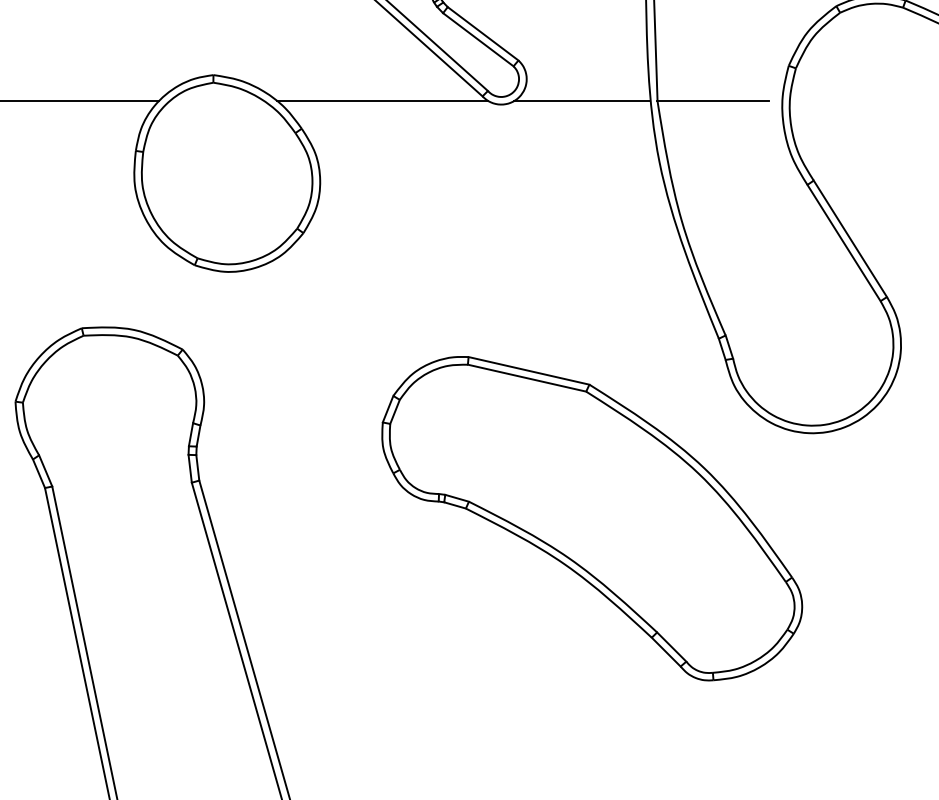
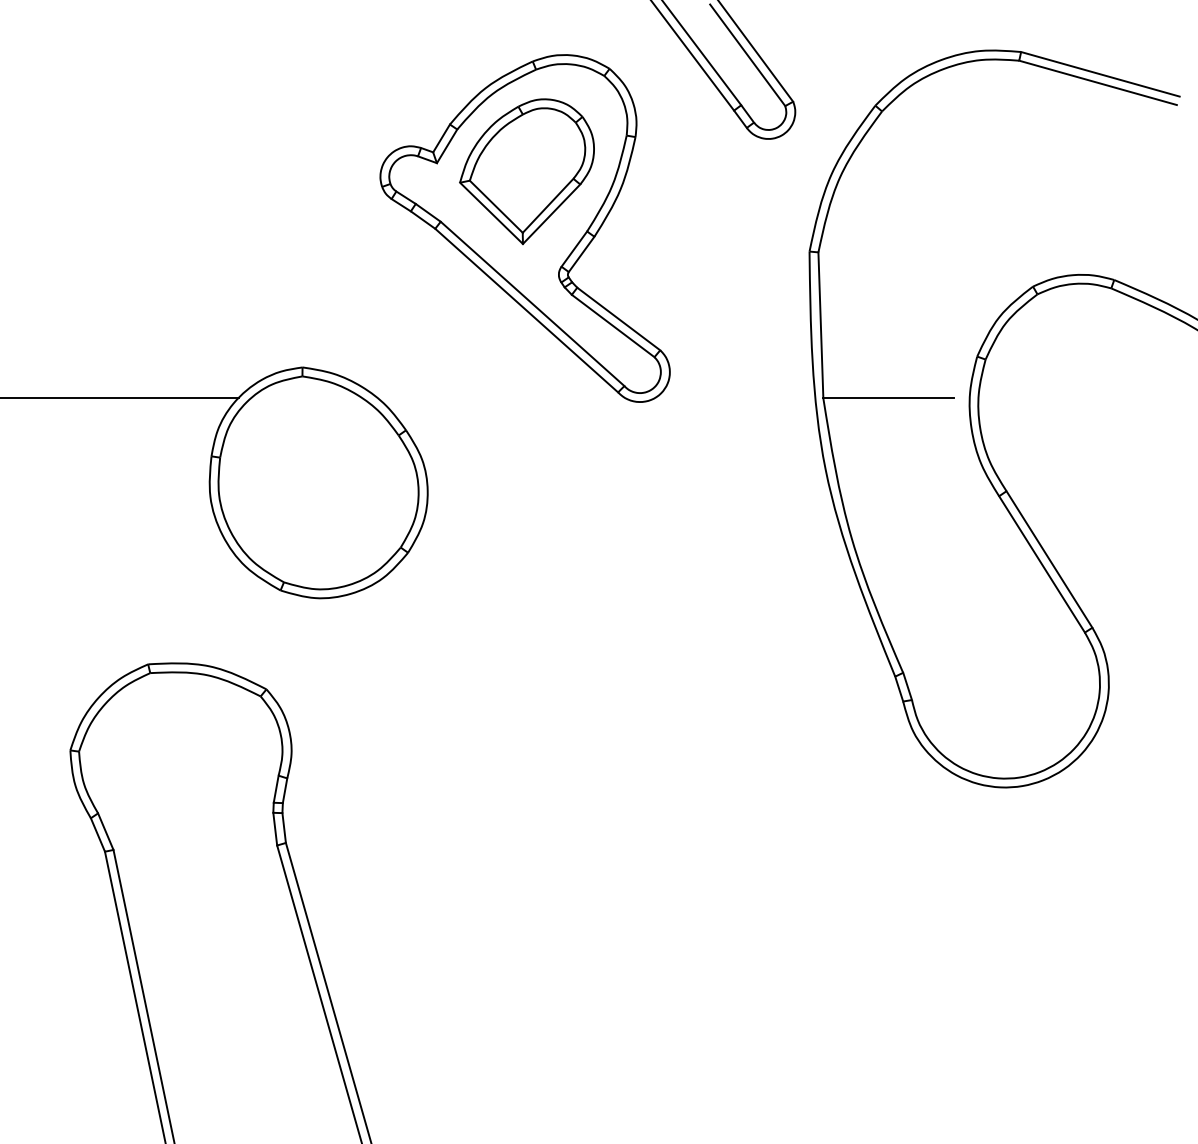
line: (382, 100) -> (500, 397), removed
line: (581, 100) -> (734, 397), removed
part: (592, 518) -> (746, 887), removed

